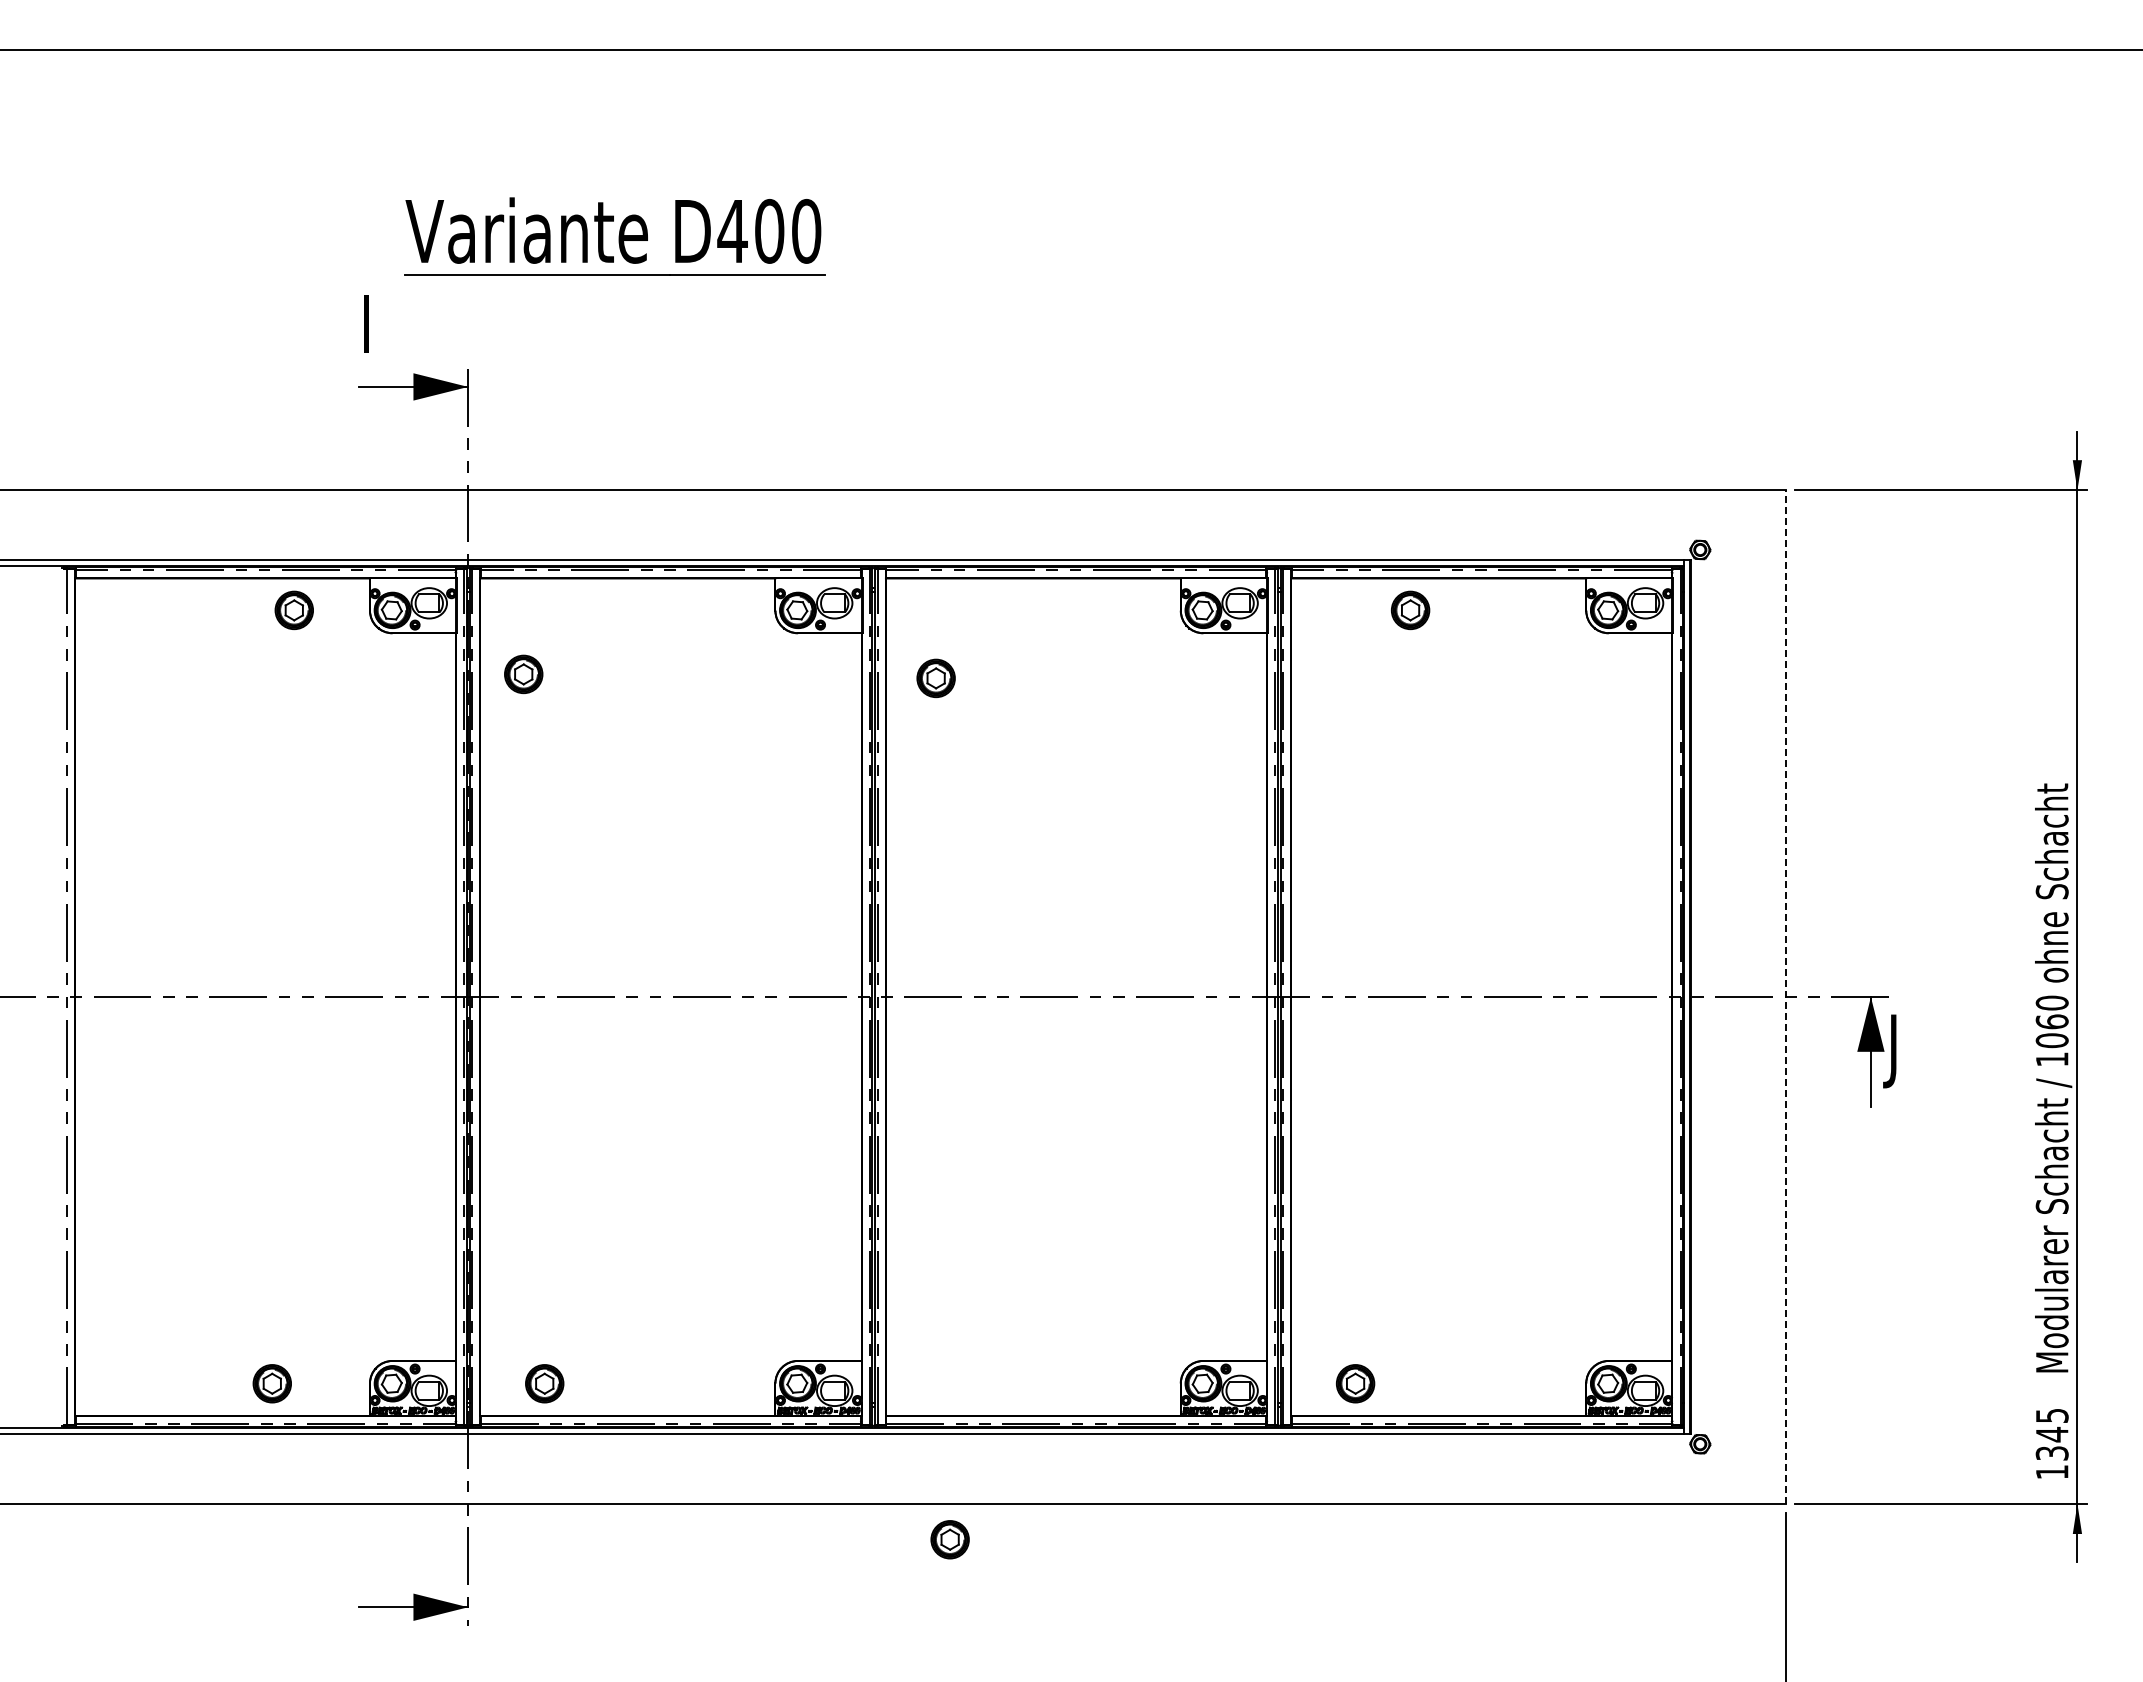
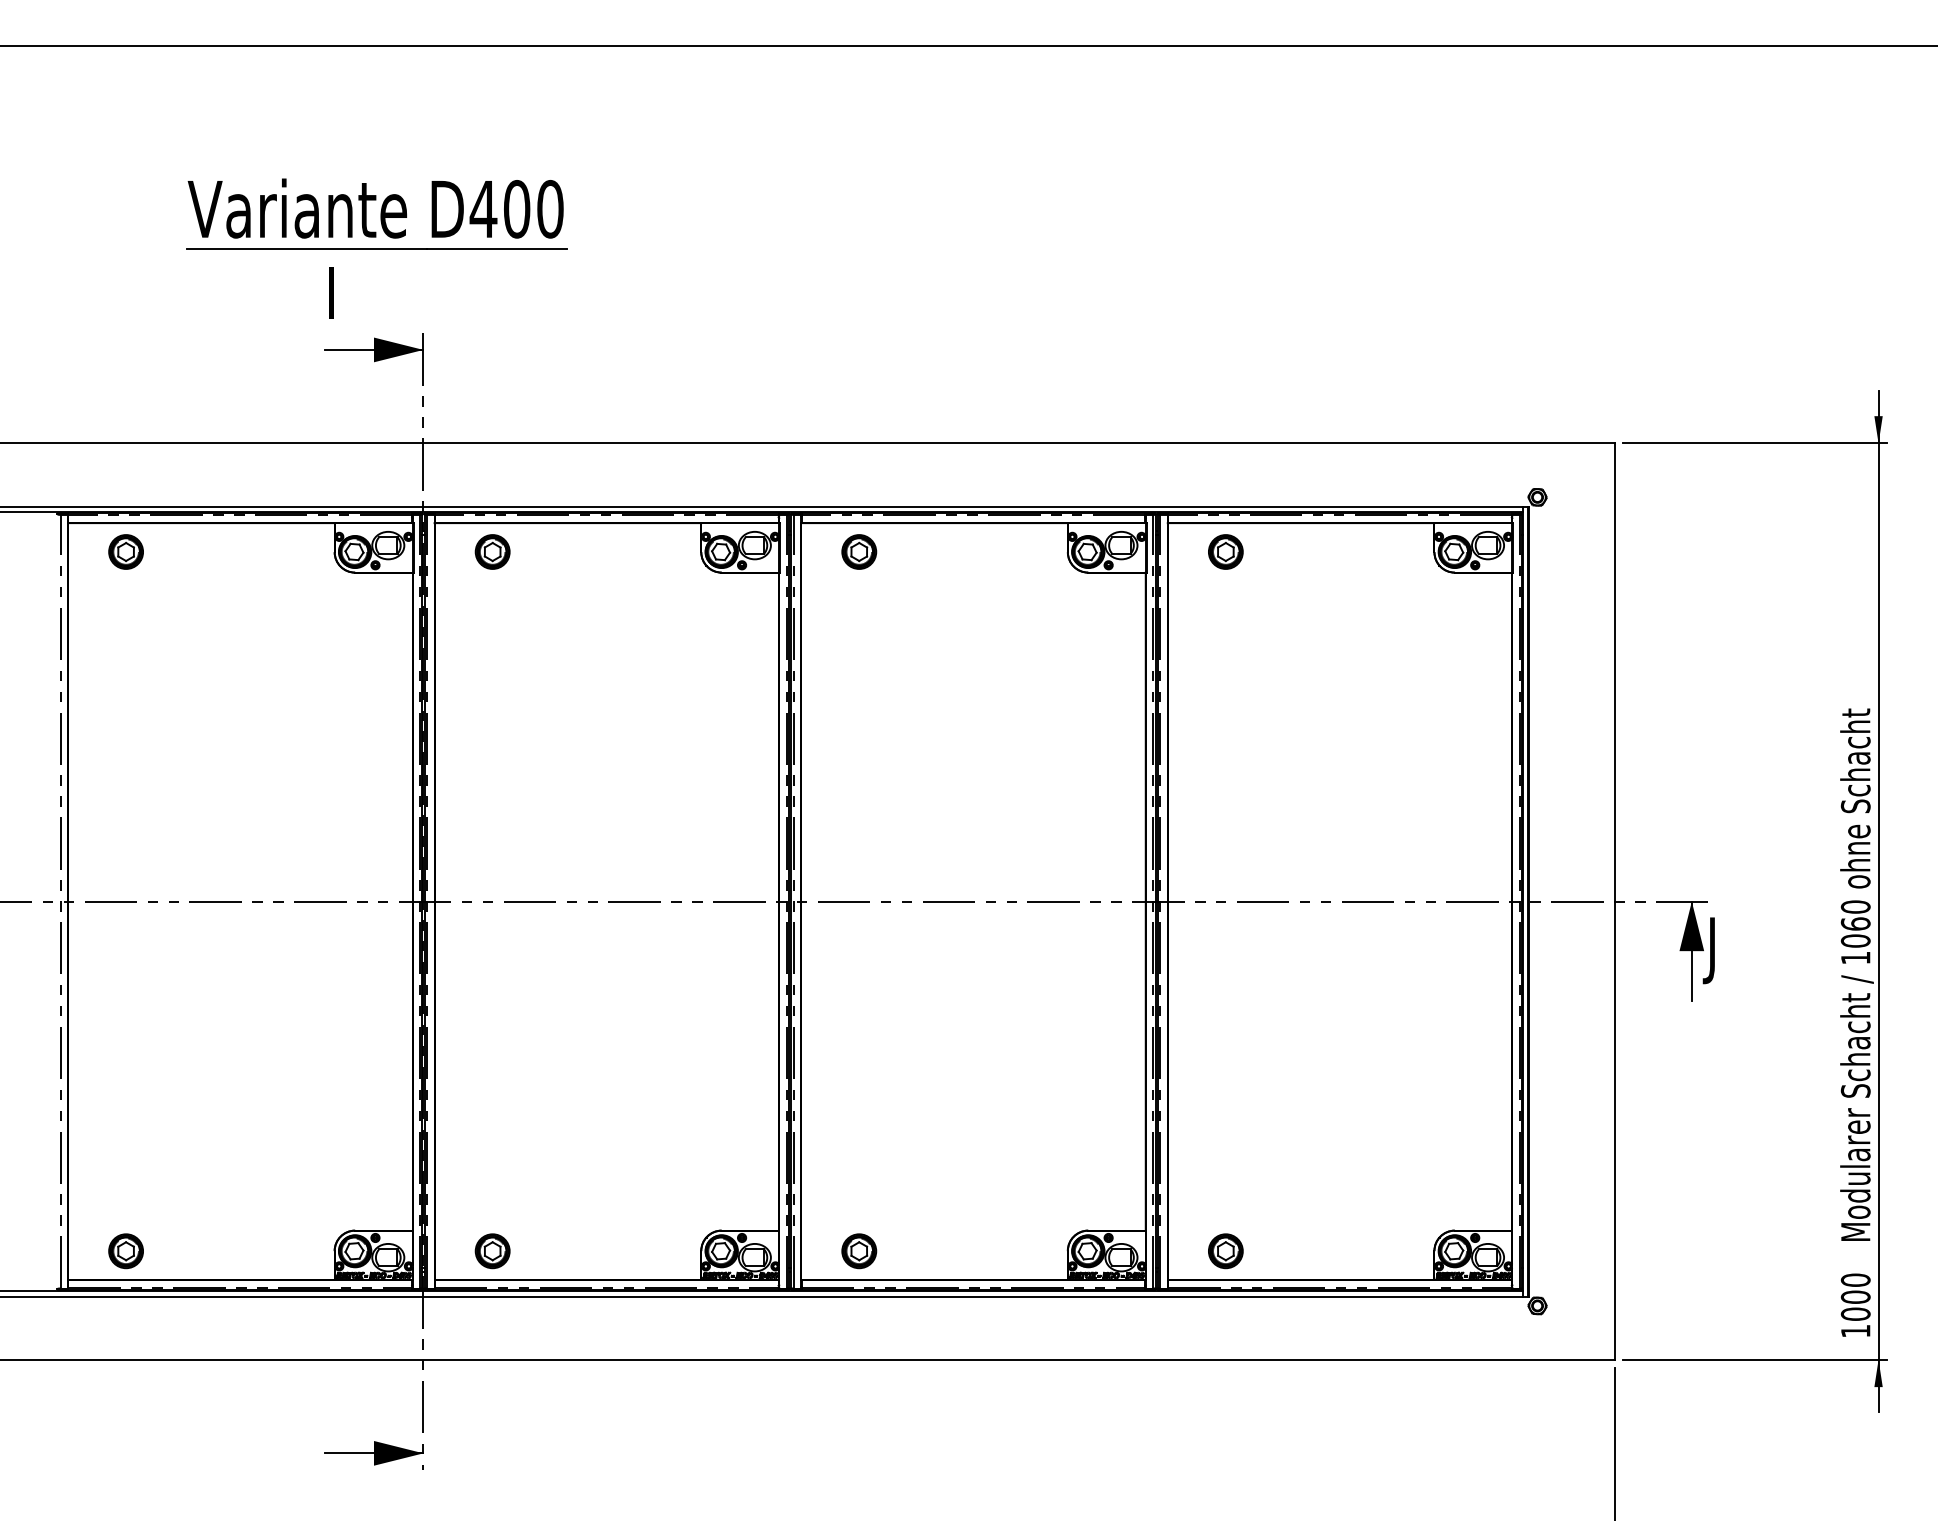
part: (614, 236) -> (376, 213), moved
part: (293, 610) -> (125, 552), moved
part: (1410, 610) -> (1225, 552), moved
part: (523, 674) -> (492, 552), moved
part: (935, 678) -> (858, 552), moved
line: (1785, 997) -> (1614, 902), dashed -> solid
part: (271, 1383) -> (125, 1251), moved
text: (2051, 1434) -> (1855, 1297), 1345 -> 1000
part: (949, 1539) -> (858, 1251), moved

